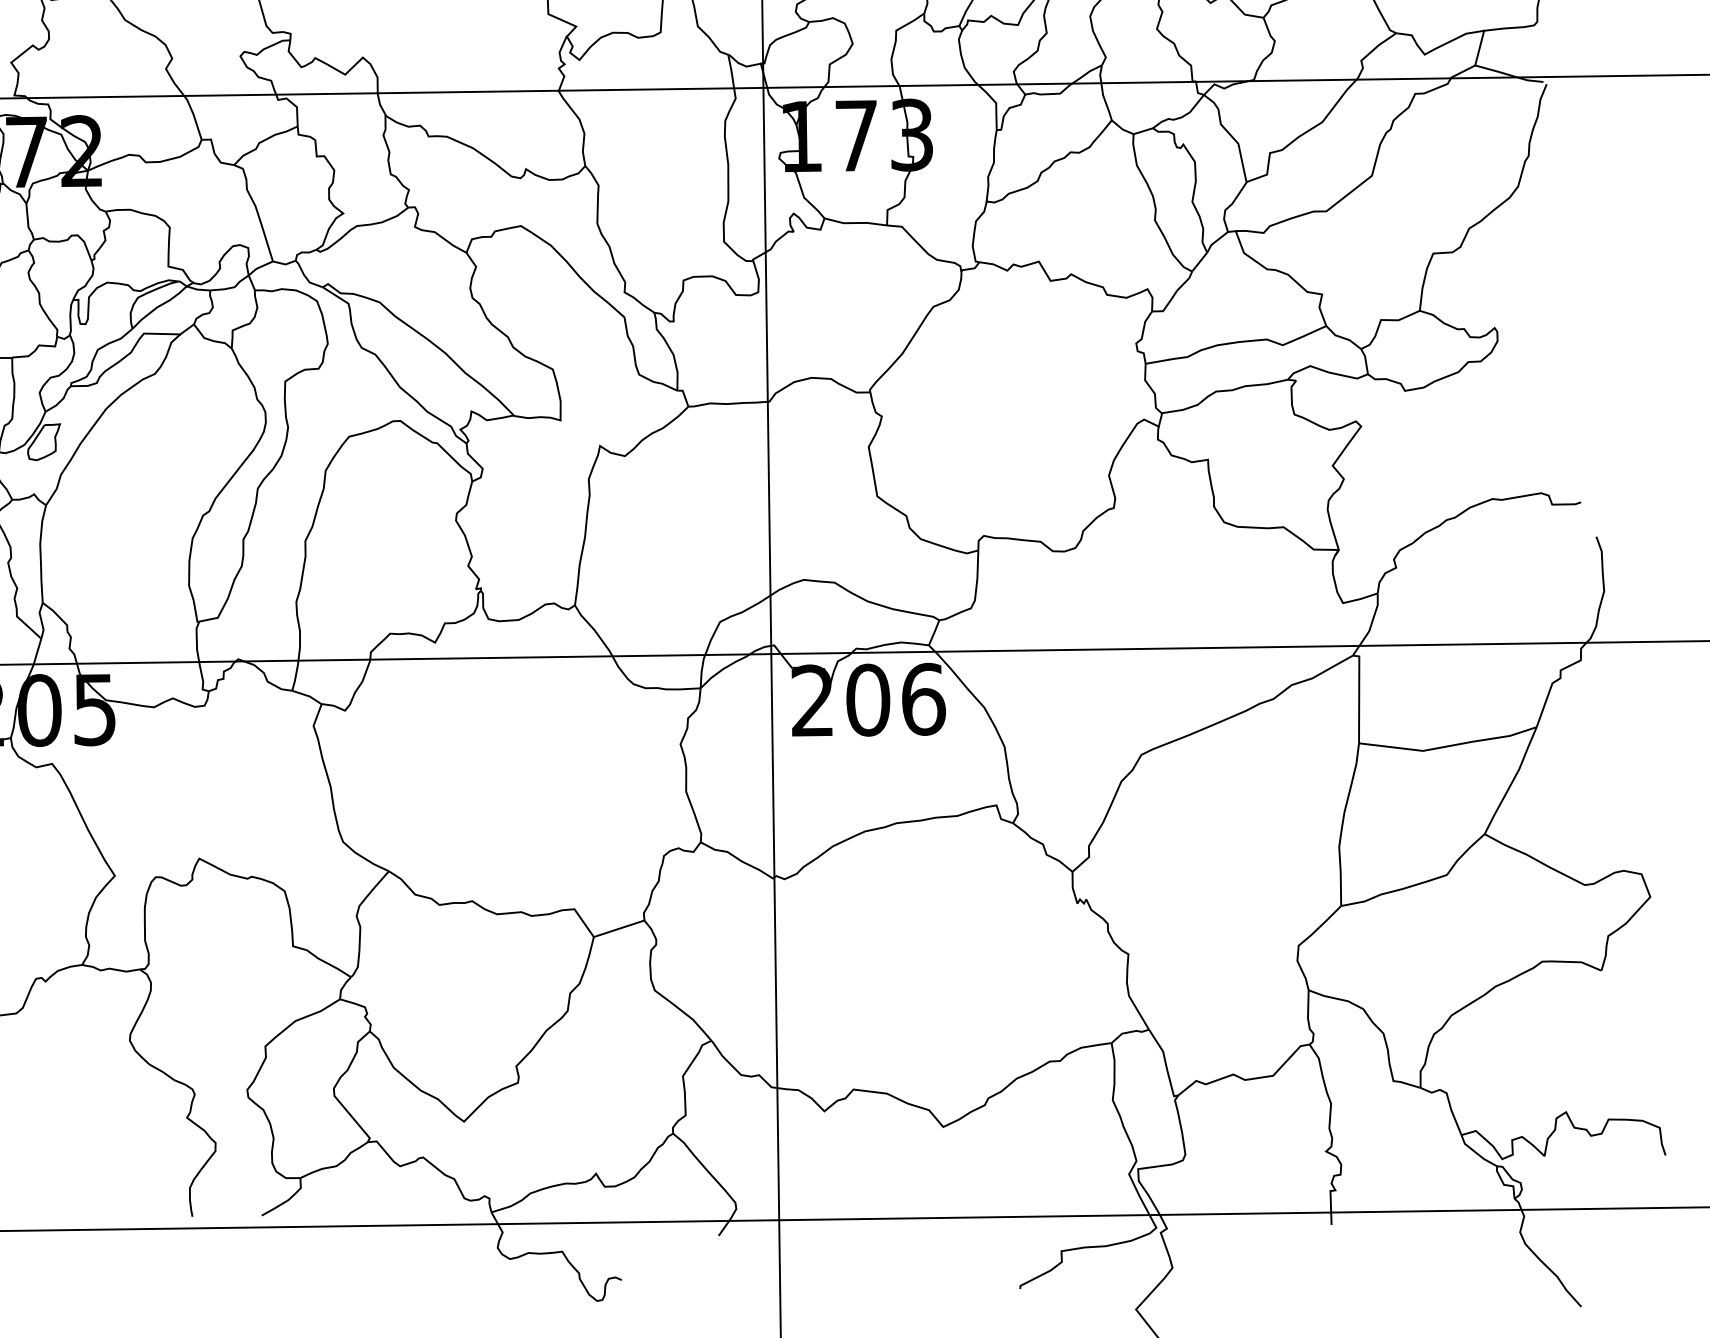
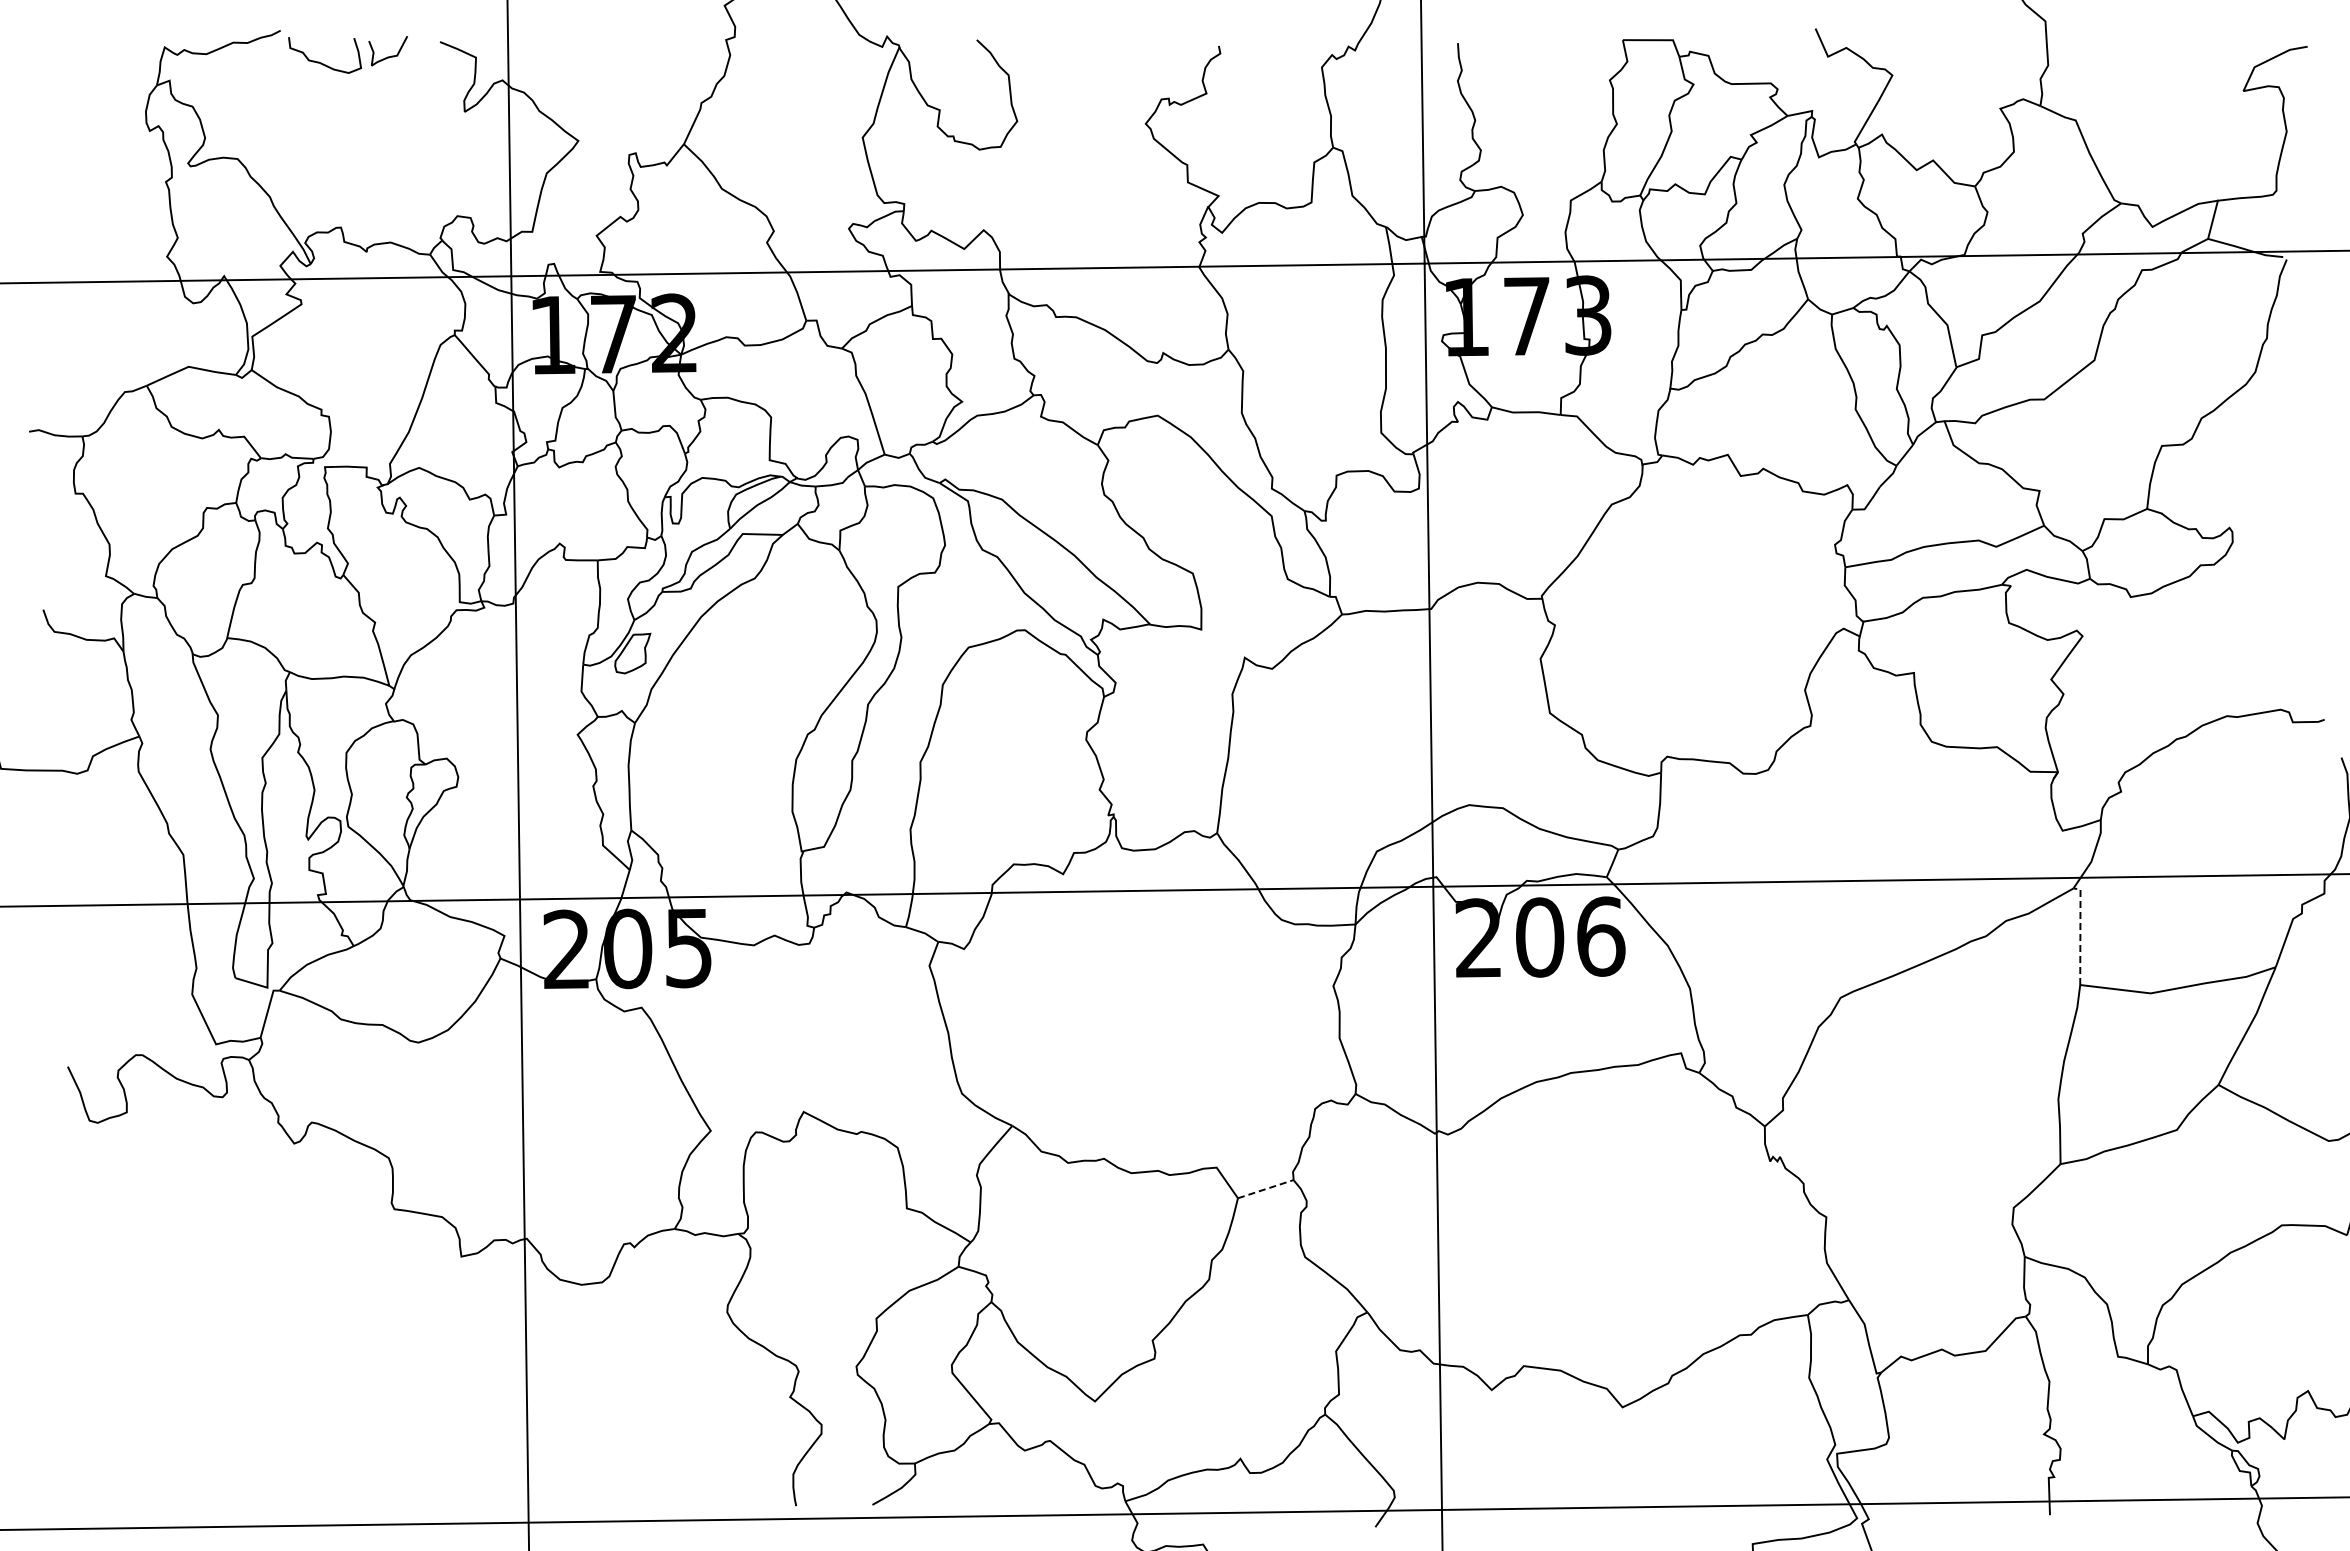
line: (1359, 695) -> (2080, 932), solid -> dashed
line: (619, 929) -> (1266, 1189), solid -> dashed

